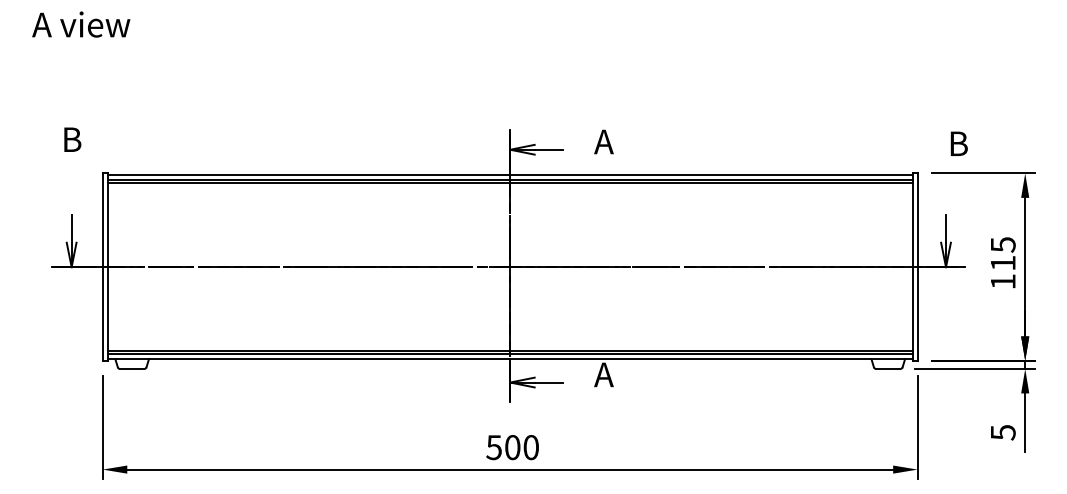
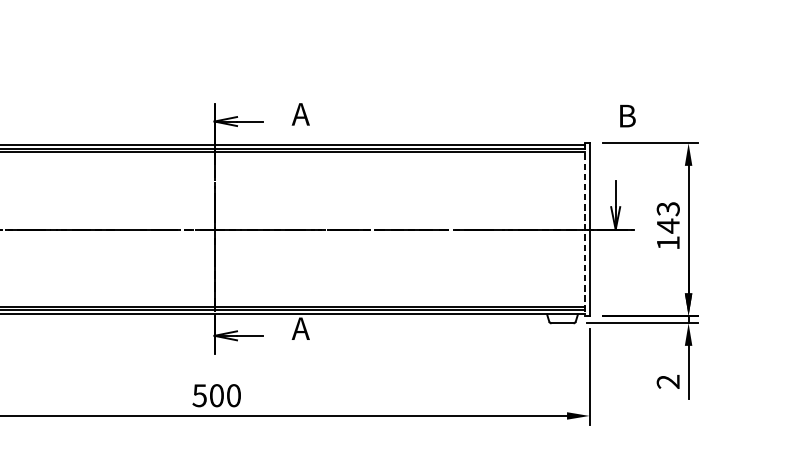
text: (1002, 254) -> (667, 217), 115 -> 143
line: (912, 267) -> (584, 229), solid -> dashed
text: (1002, 432) -> (667, 381), 5 -> 2

